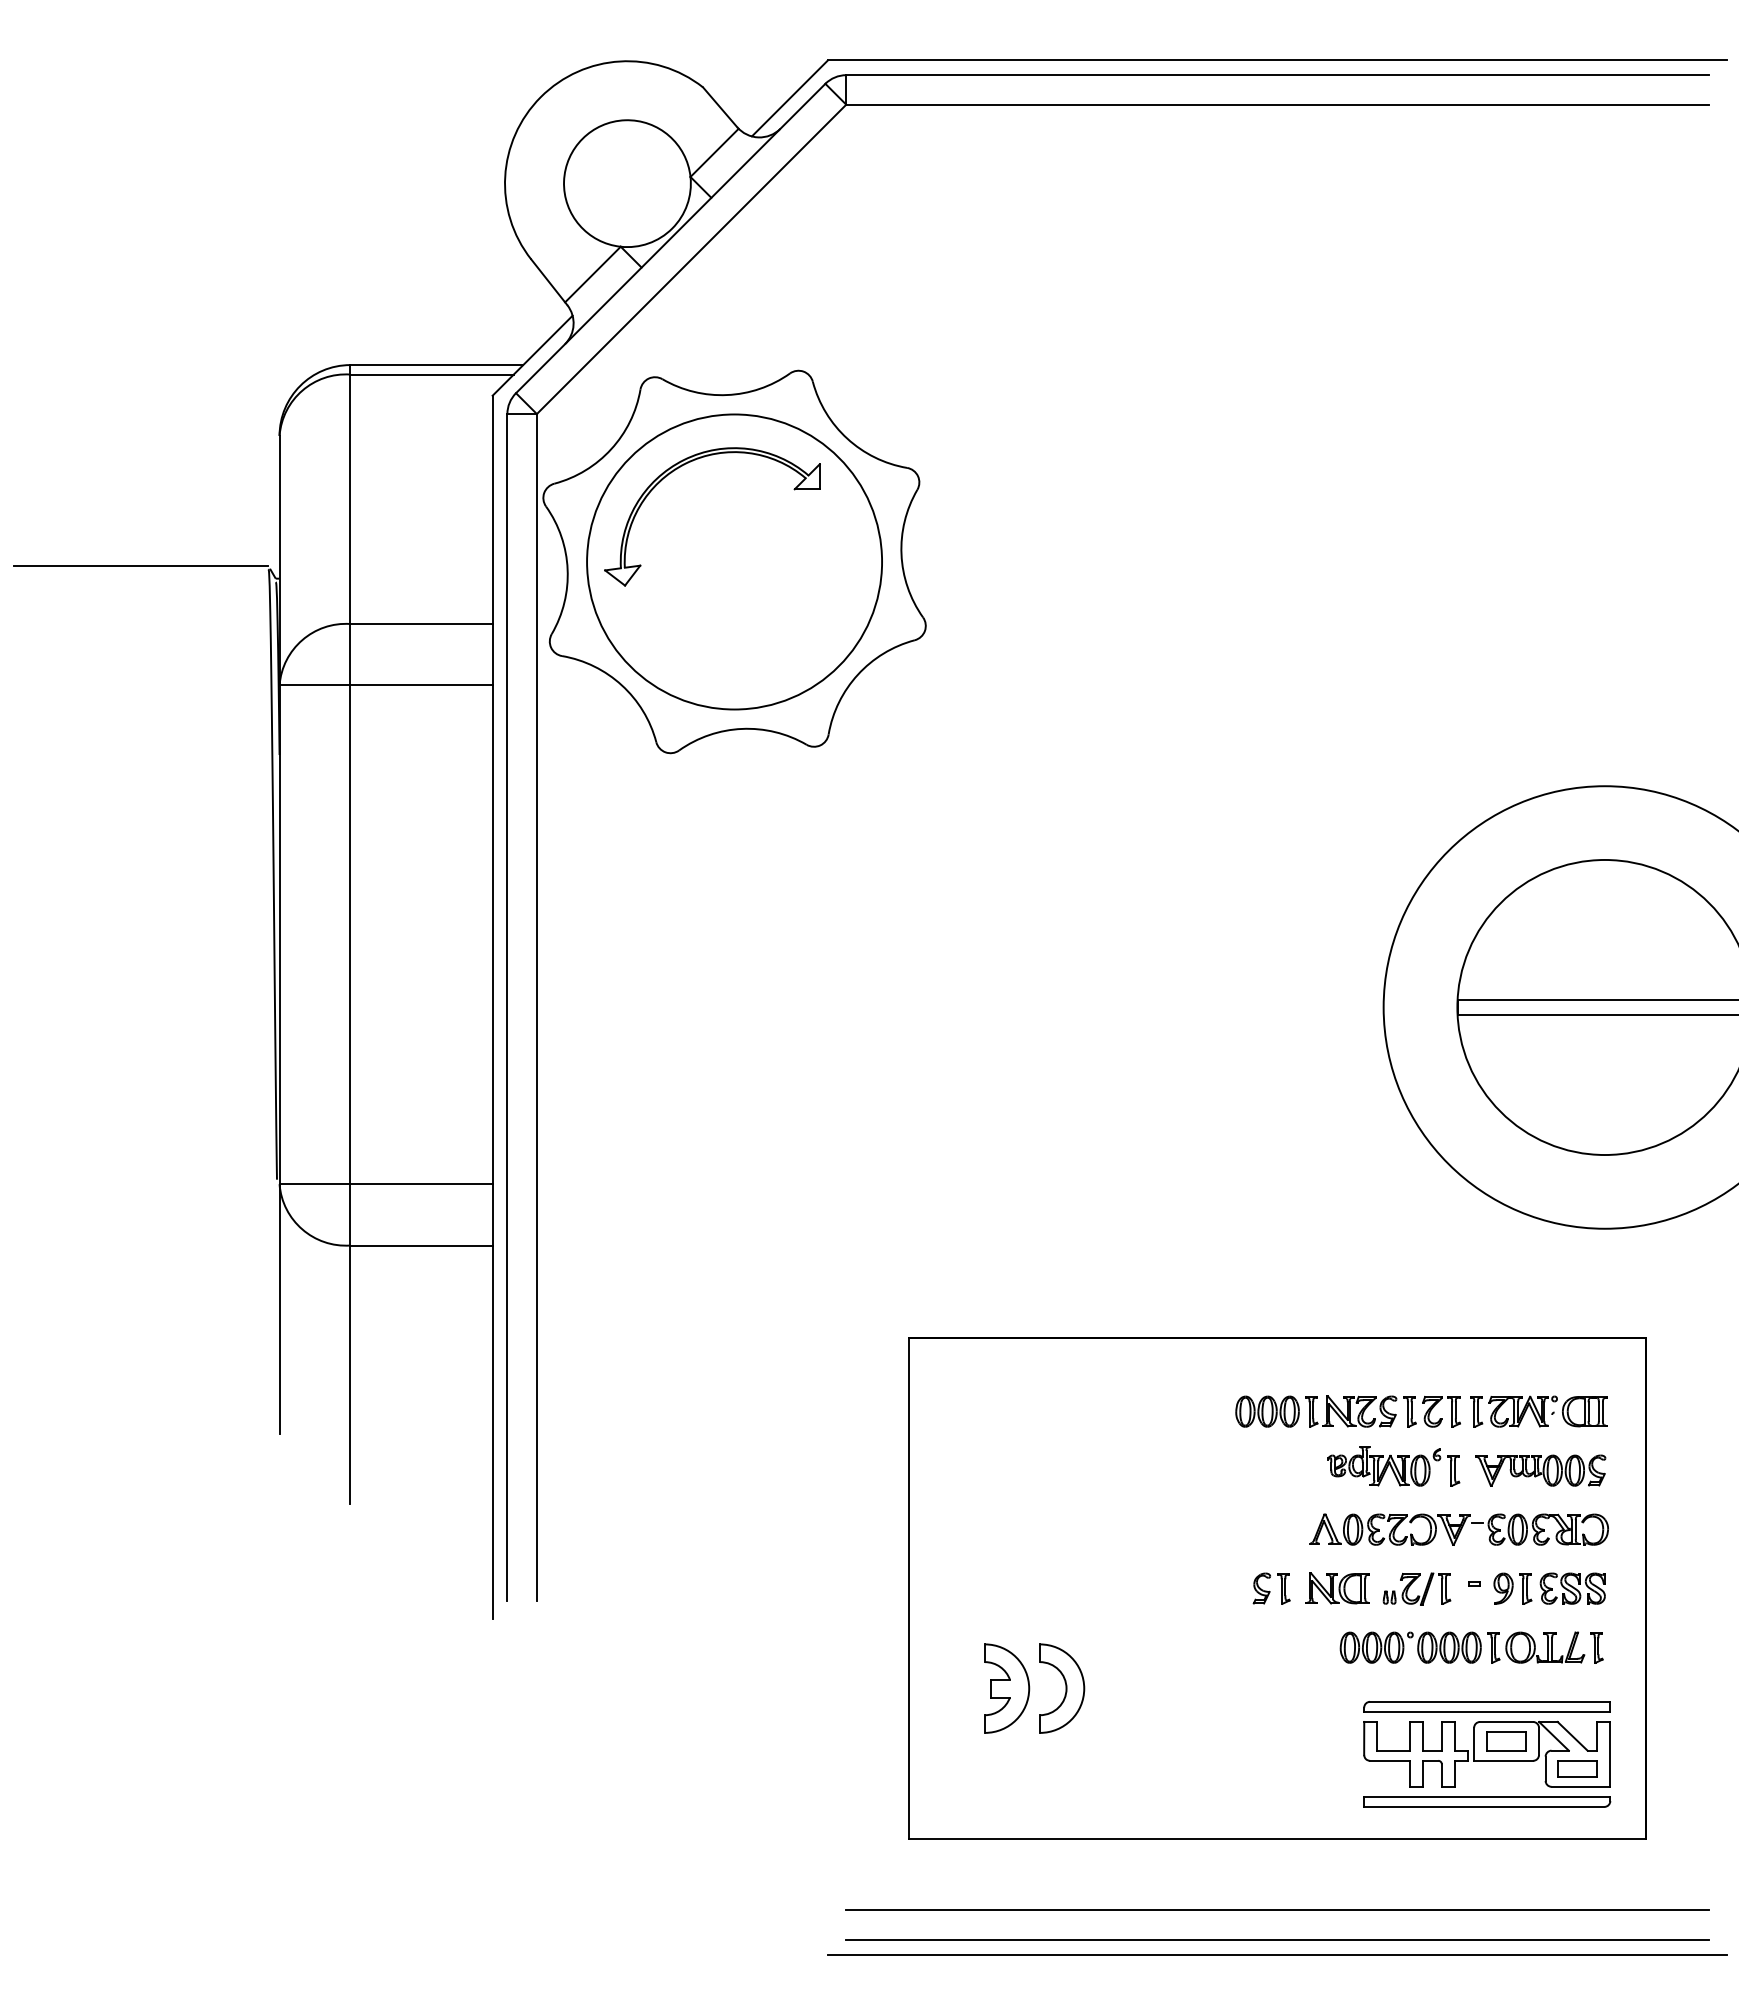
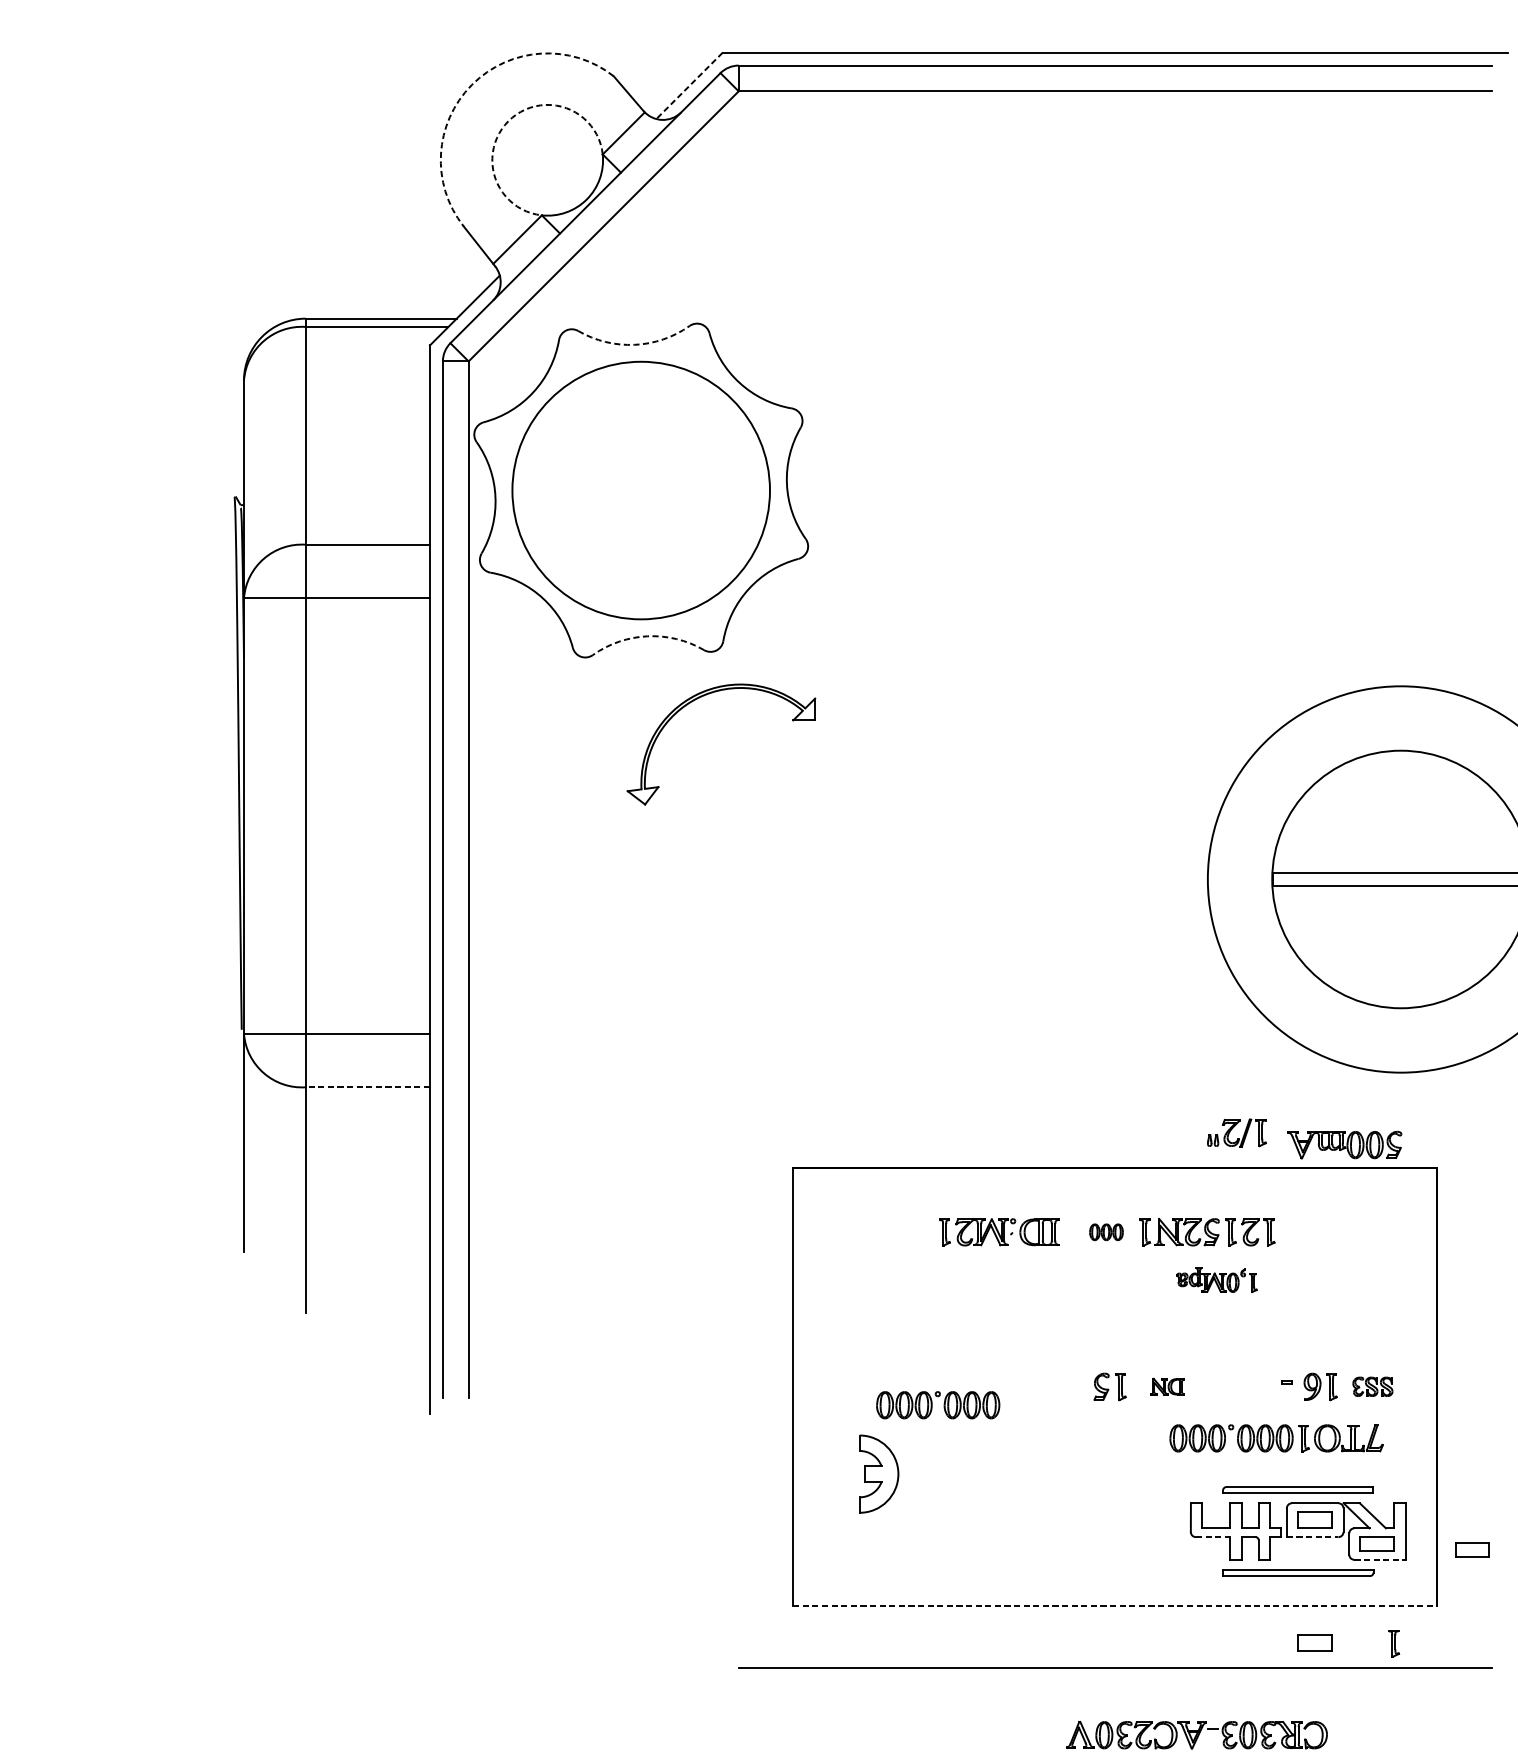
arc: (540, 97) -> (471, 85), solid -> dashed
line: (789, 98) -> (689, 85), solid -> dashed
arc: (582, 138) -> (508, 120), solid -> dashed
arc: (727, 395) -> (635, 345), solid -> dashed
part: (686, 464) -> (698, 698), moved
line: (141, 565) -> (123, 493), removed
arc: (742, 728) -> (648, 635), solid -> dashed
line: (421, 1245) -> (367, 1087), solid -> dashed
part: (1267, 1411) -> (1106, 1232), size x0.6
part: (1538, 1411) -> (999, 1232), moved
part: (1393, 1466) -> (1216, 1280), size x0.7
part: (1540, 1470) -> (1344, 1144), moved
part: (1458, 1529) -> (1196, 1735), moved
part: (1337, 1588) -> (1167, 1386), size x0.6
part: (1416, 1588) -> (1236, 1132), moved
part: (1572, 1588) -> (1372, 1386), size x0.7
part: (1074, 1609) -> (937, 1405), added
part: (1596, 1647) -> (1393, 1643), moved
part: (1062, 1688) -> (927, 1474), removed
part: (1486, 1706) -> (1297, 1489), size x0.7
line: (1389, 1760) -> (1212, 1536), solid -> dashed
line: (1503, 1760) -> (1312, 1536), solid -> dashed
part: (1686, 1775) -> (1472, 1549), added
line: (1581, 1786) -> (1380, 1559), solid -> dashed
part: (1487, 1801) -> (1298, 1572), size x0.7
line: (1277, 1839) -> (1115, 1605), solid -> dashed
part: (1506, 1882) -> (1315, 1643), added
line: (1277, 1939) -> (1115, 1693), removed
line: (1276, 1954) -> (1114, 1706), removed

